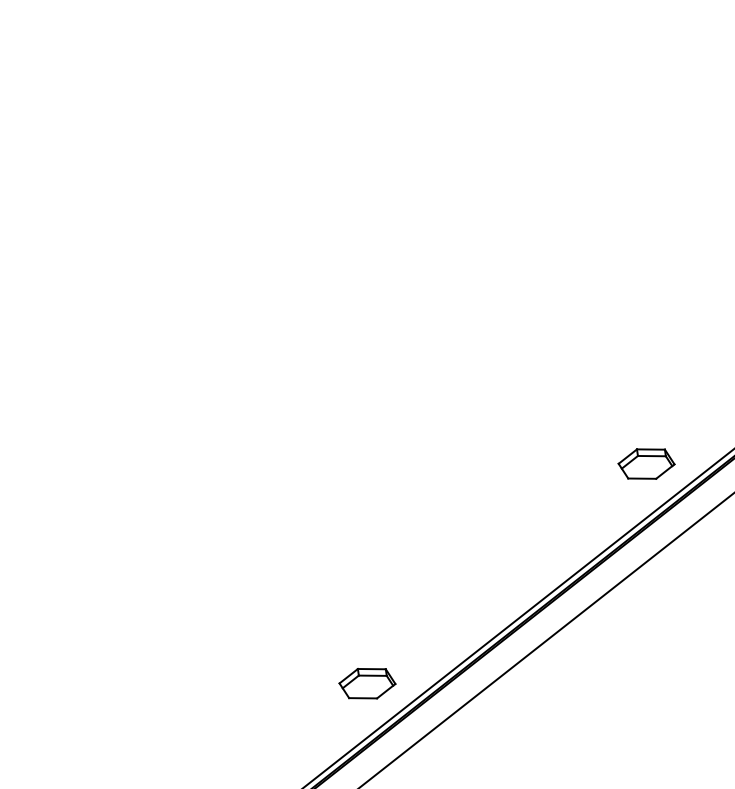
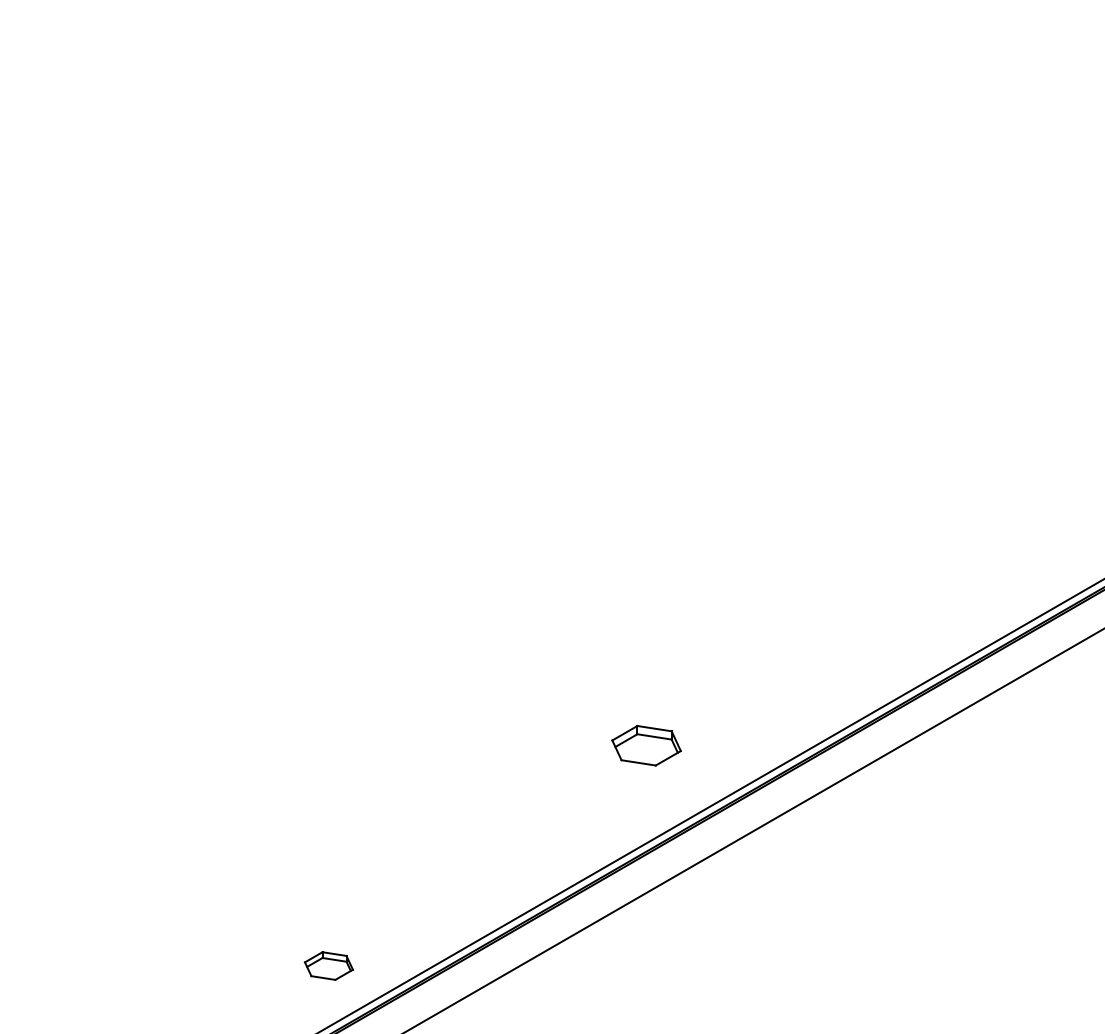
part: (646, 463) -> (646, 745), moved
part: (367, 683) -> (328, 965), size x0.7

